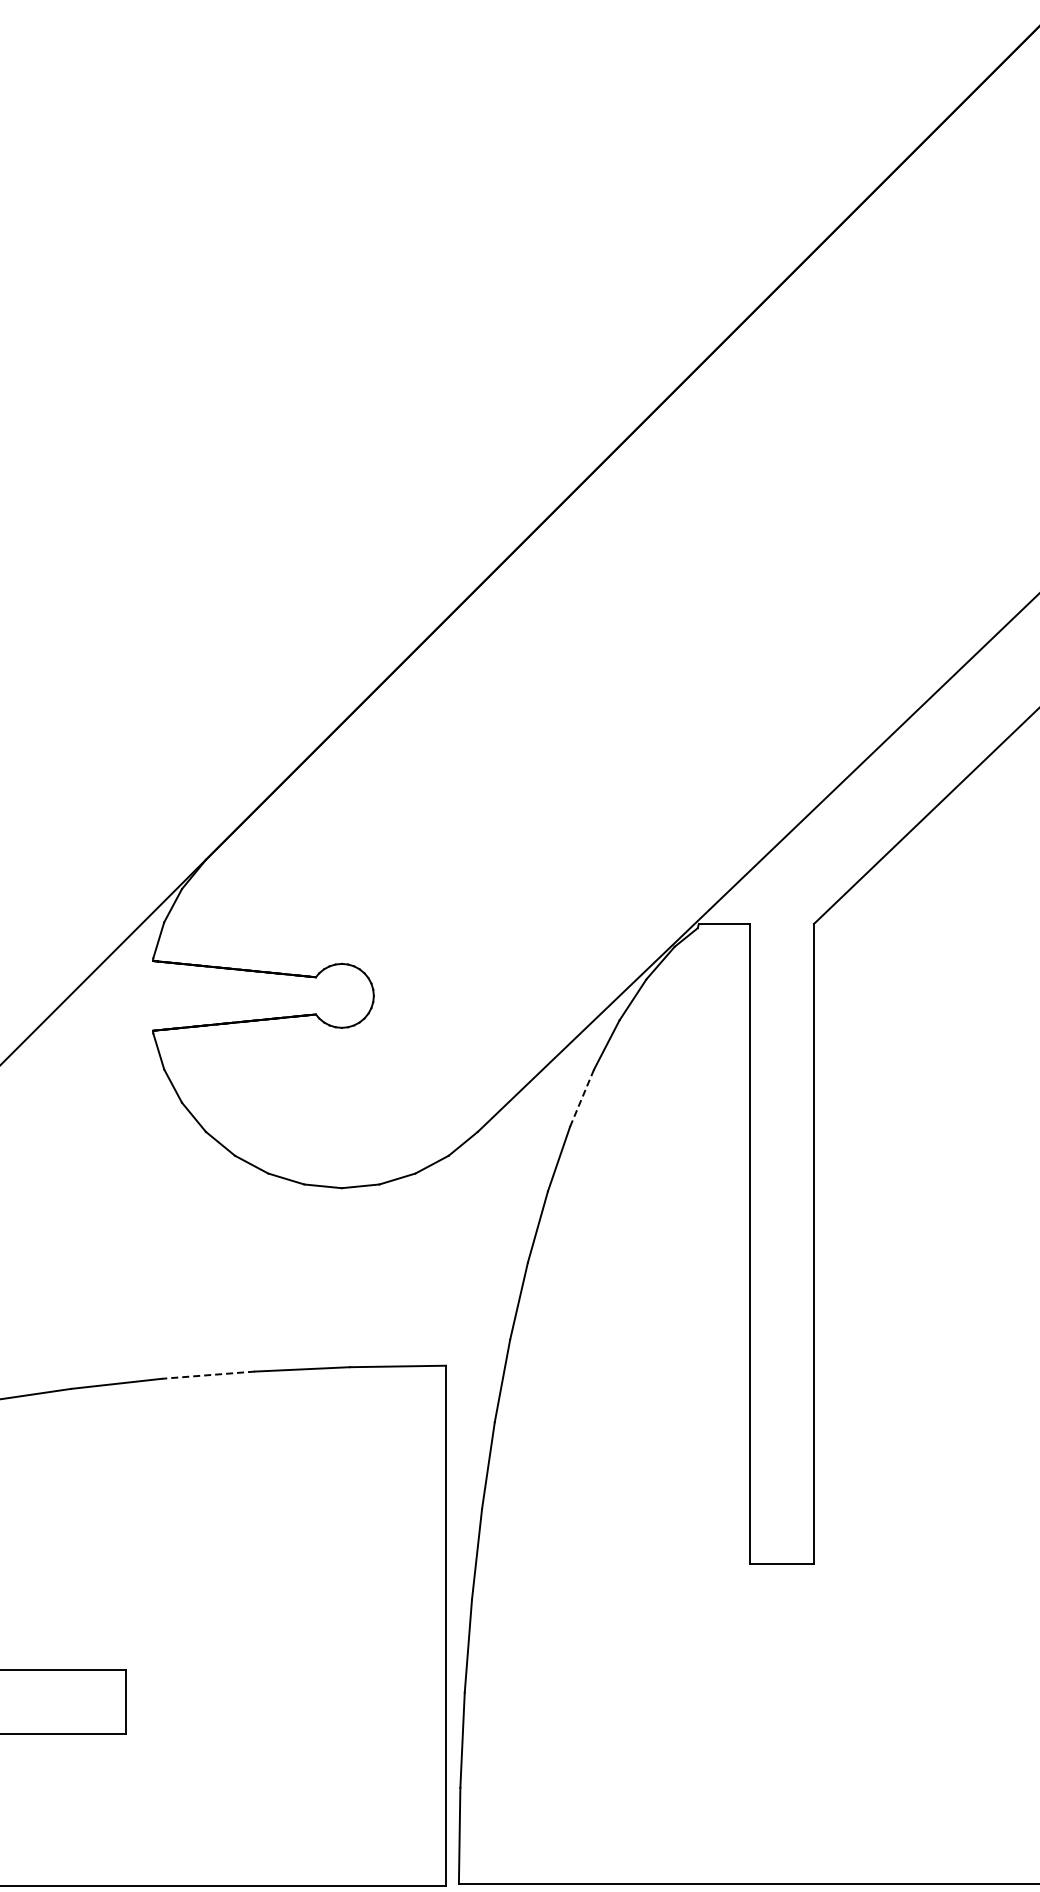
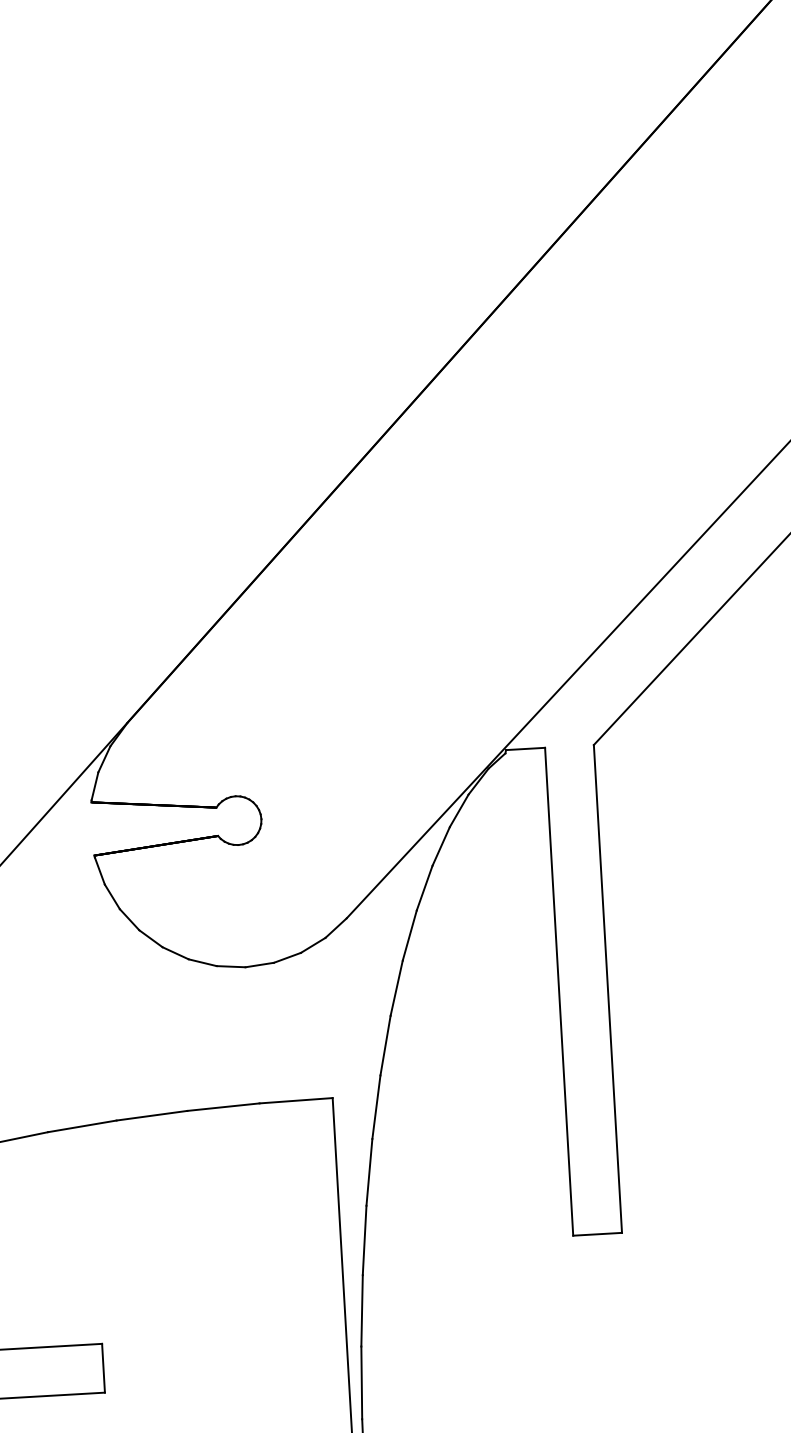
line: (581, 1098) -> (424, 888), dashed -> solid
line: (208, 1375) -> (152, 1115), dashed -> solid

